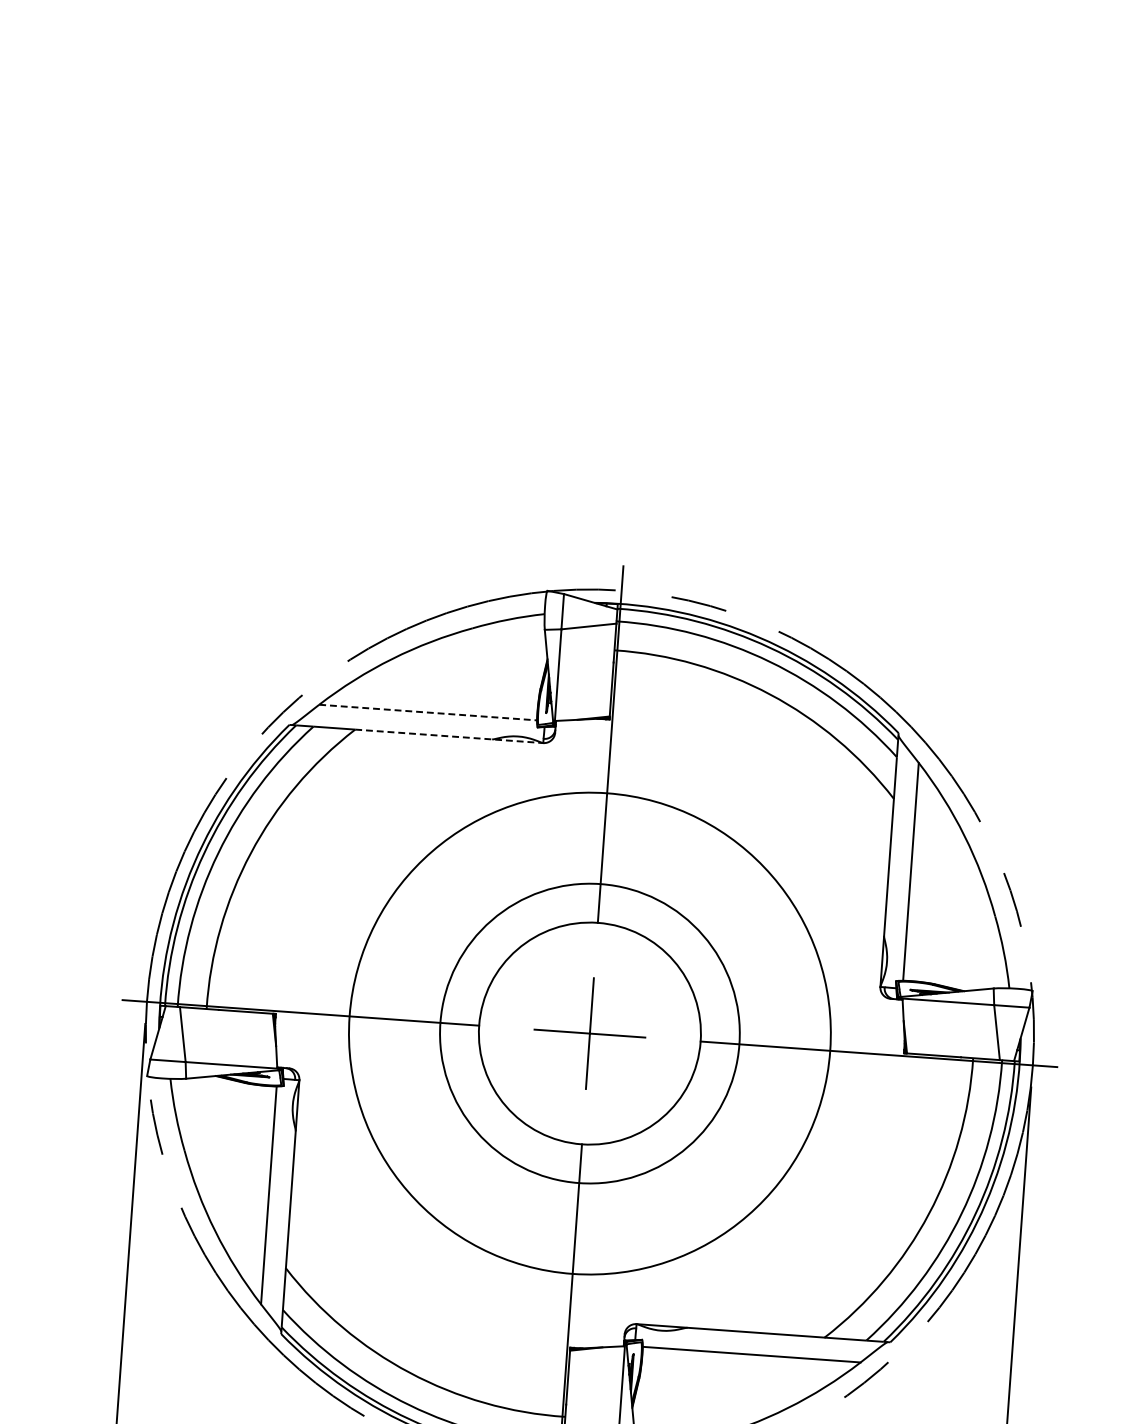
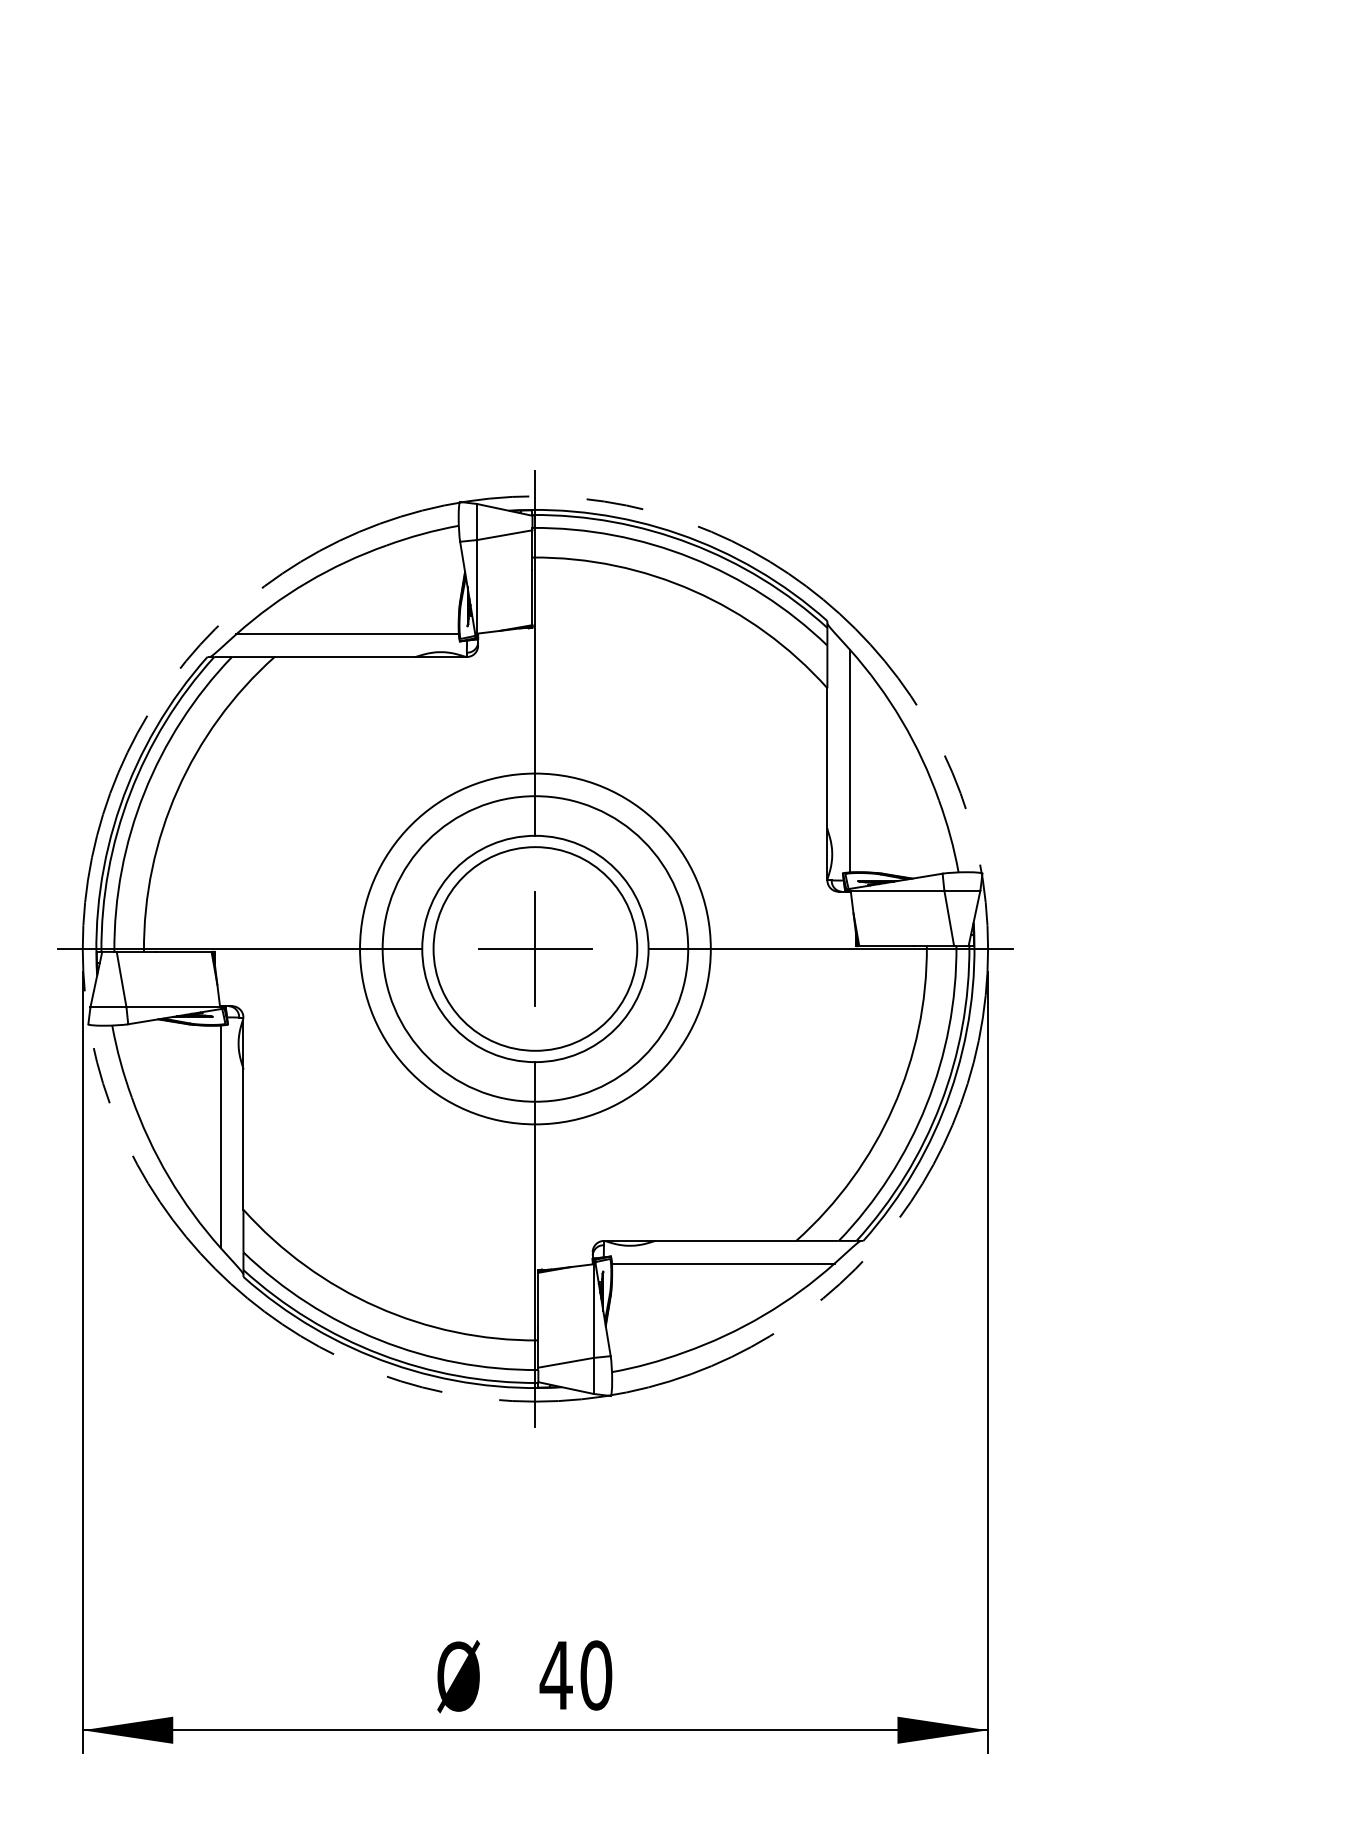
line: (429, 712) -> (348, 634), dashed -> solid
line: (449, 736) -> (371, 657), dashed -> solid
circle: (590, 1033) -> (535, 948), added
circle: (590, 1033) -> (535, 948), size x0.71

